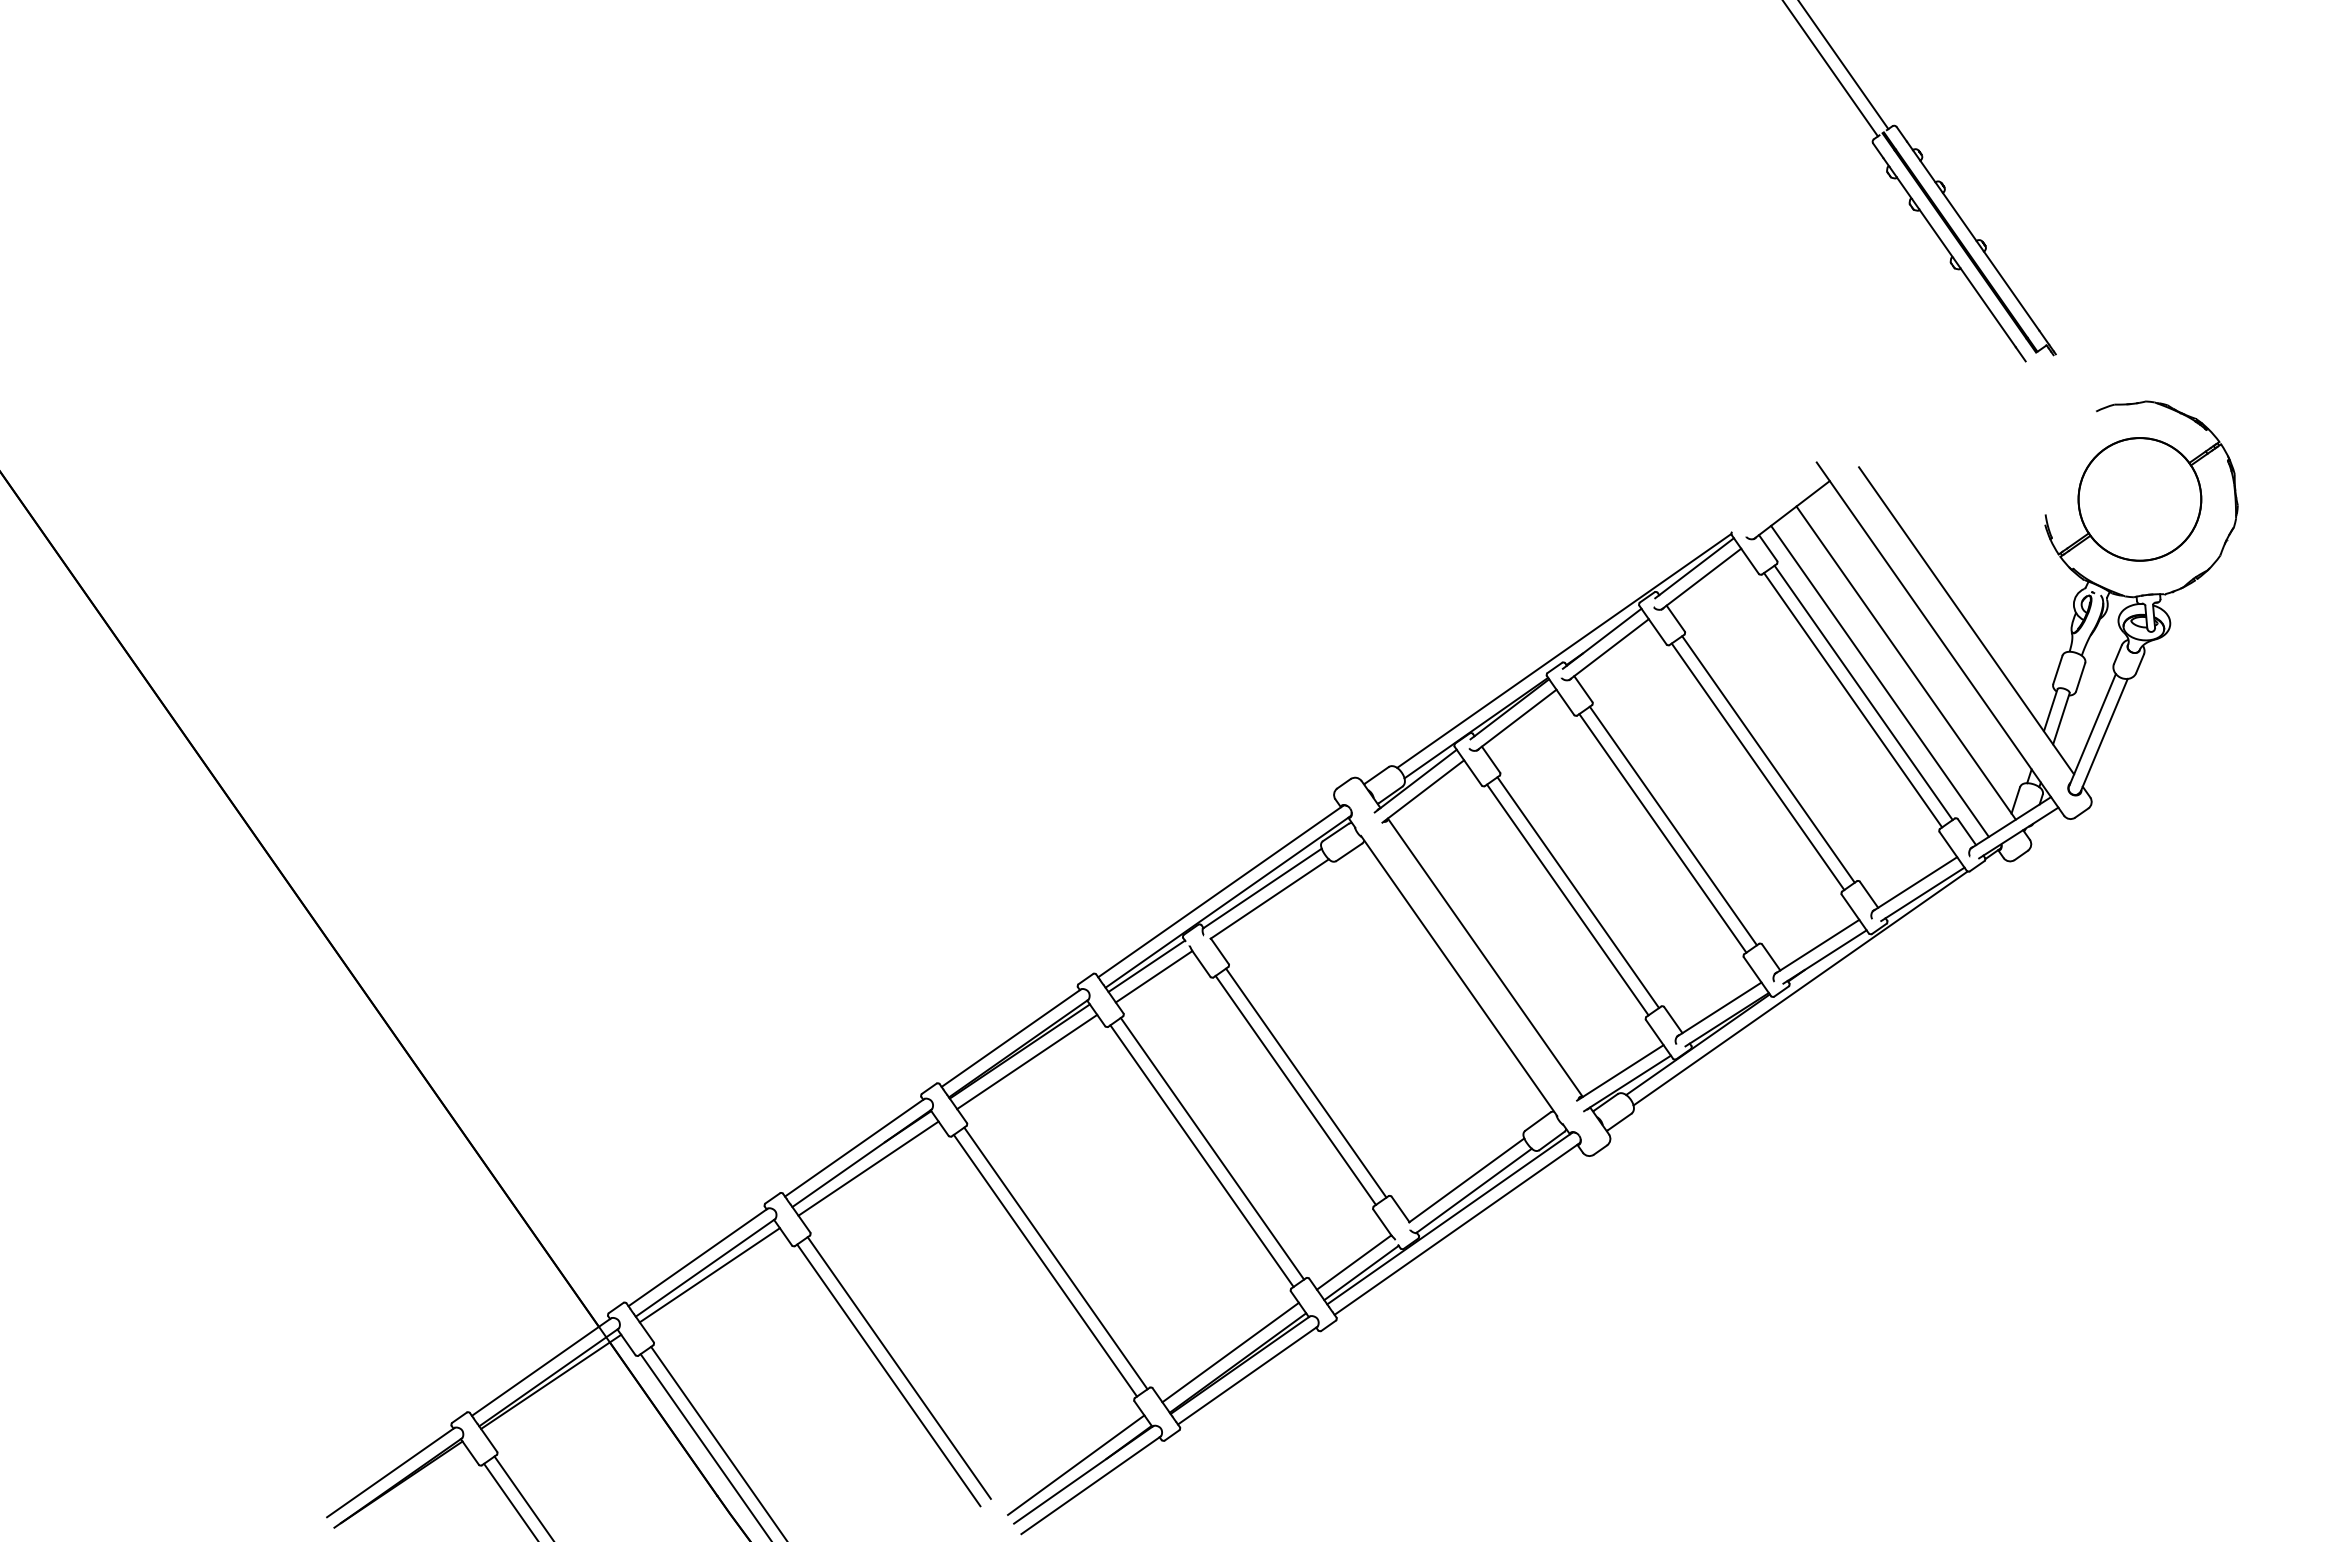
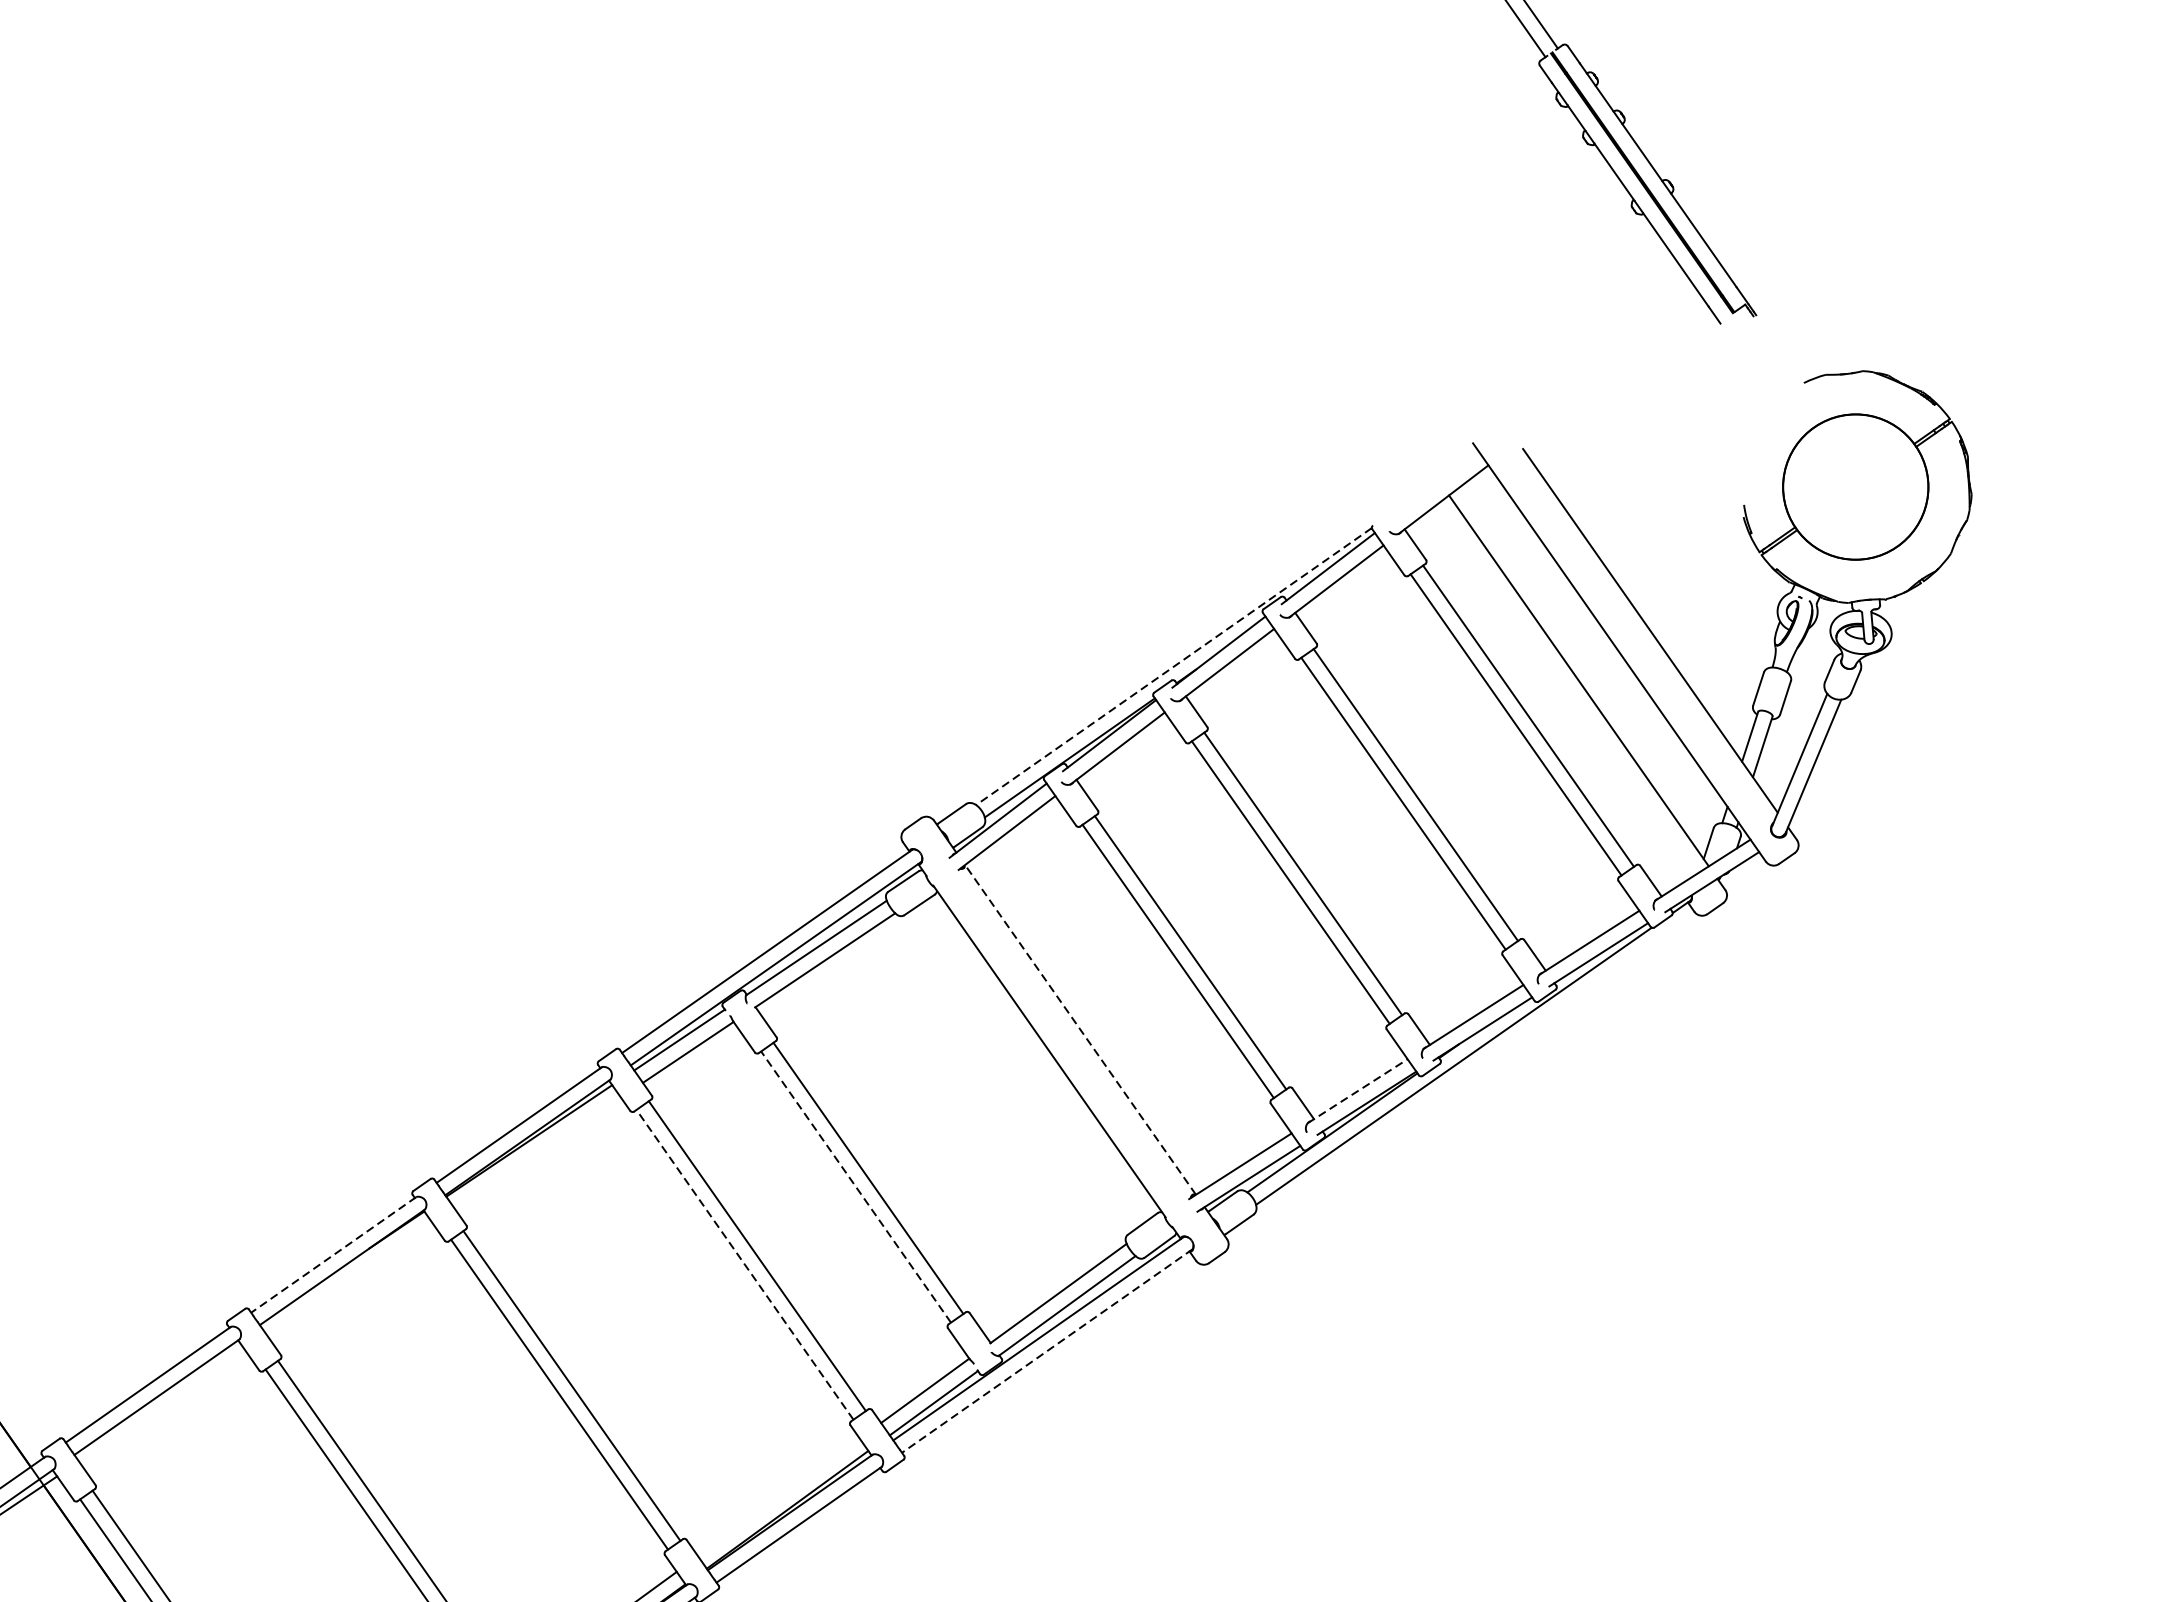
line: (1564, 650) -> (1174, 666), solid -> dashed
line: (1879, 680) -> (1547, 701), removed
line: (1485, 957) -> (1080, 1029), solid -> dashed
line: (1719, 1009) -> (1357, 1091), solid -> dashed
line: (1027, 1061) -> (538, 1152), removed
line: (1295, 1090) -> (855, 1187), solid -> dashed
line: (854, 1148) -> (333, 1255), solid -> dashed
line: (1202, 1156) -> (745, 1265), solid -> dashed
line: (868, 1168) -> (350, 1279), removed
line: (1457, 1228) -> (1047, 1350), solid -> dashed
line: (709, 1275) -> (161, 1406), removed
line: (1230, 1352) -> (778, 1497), removed

